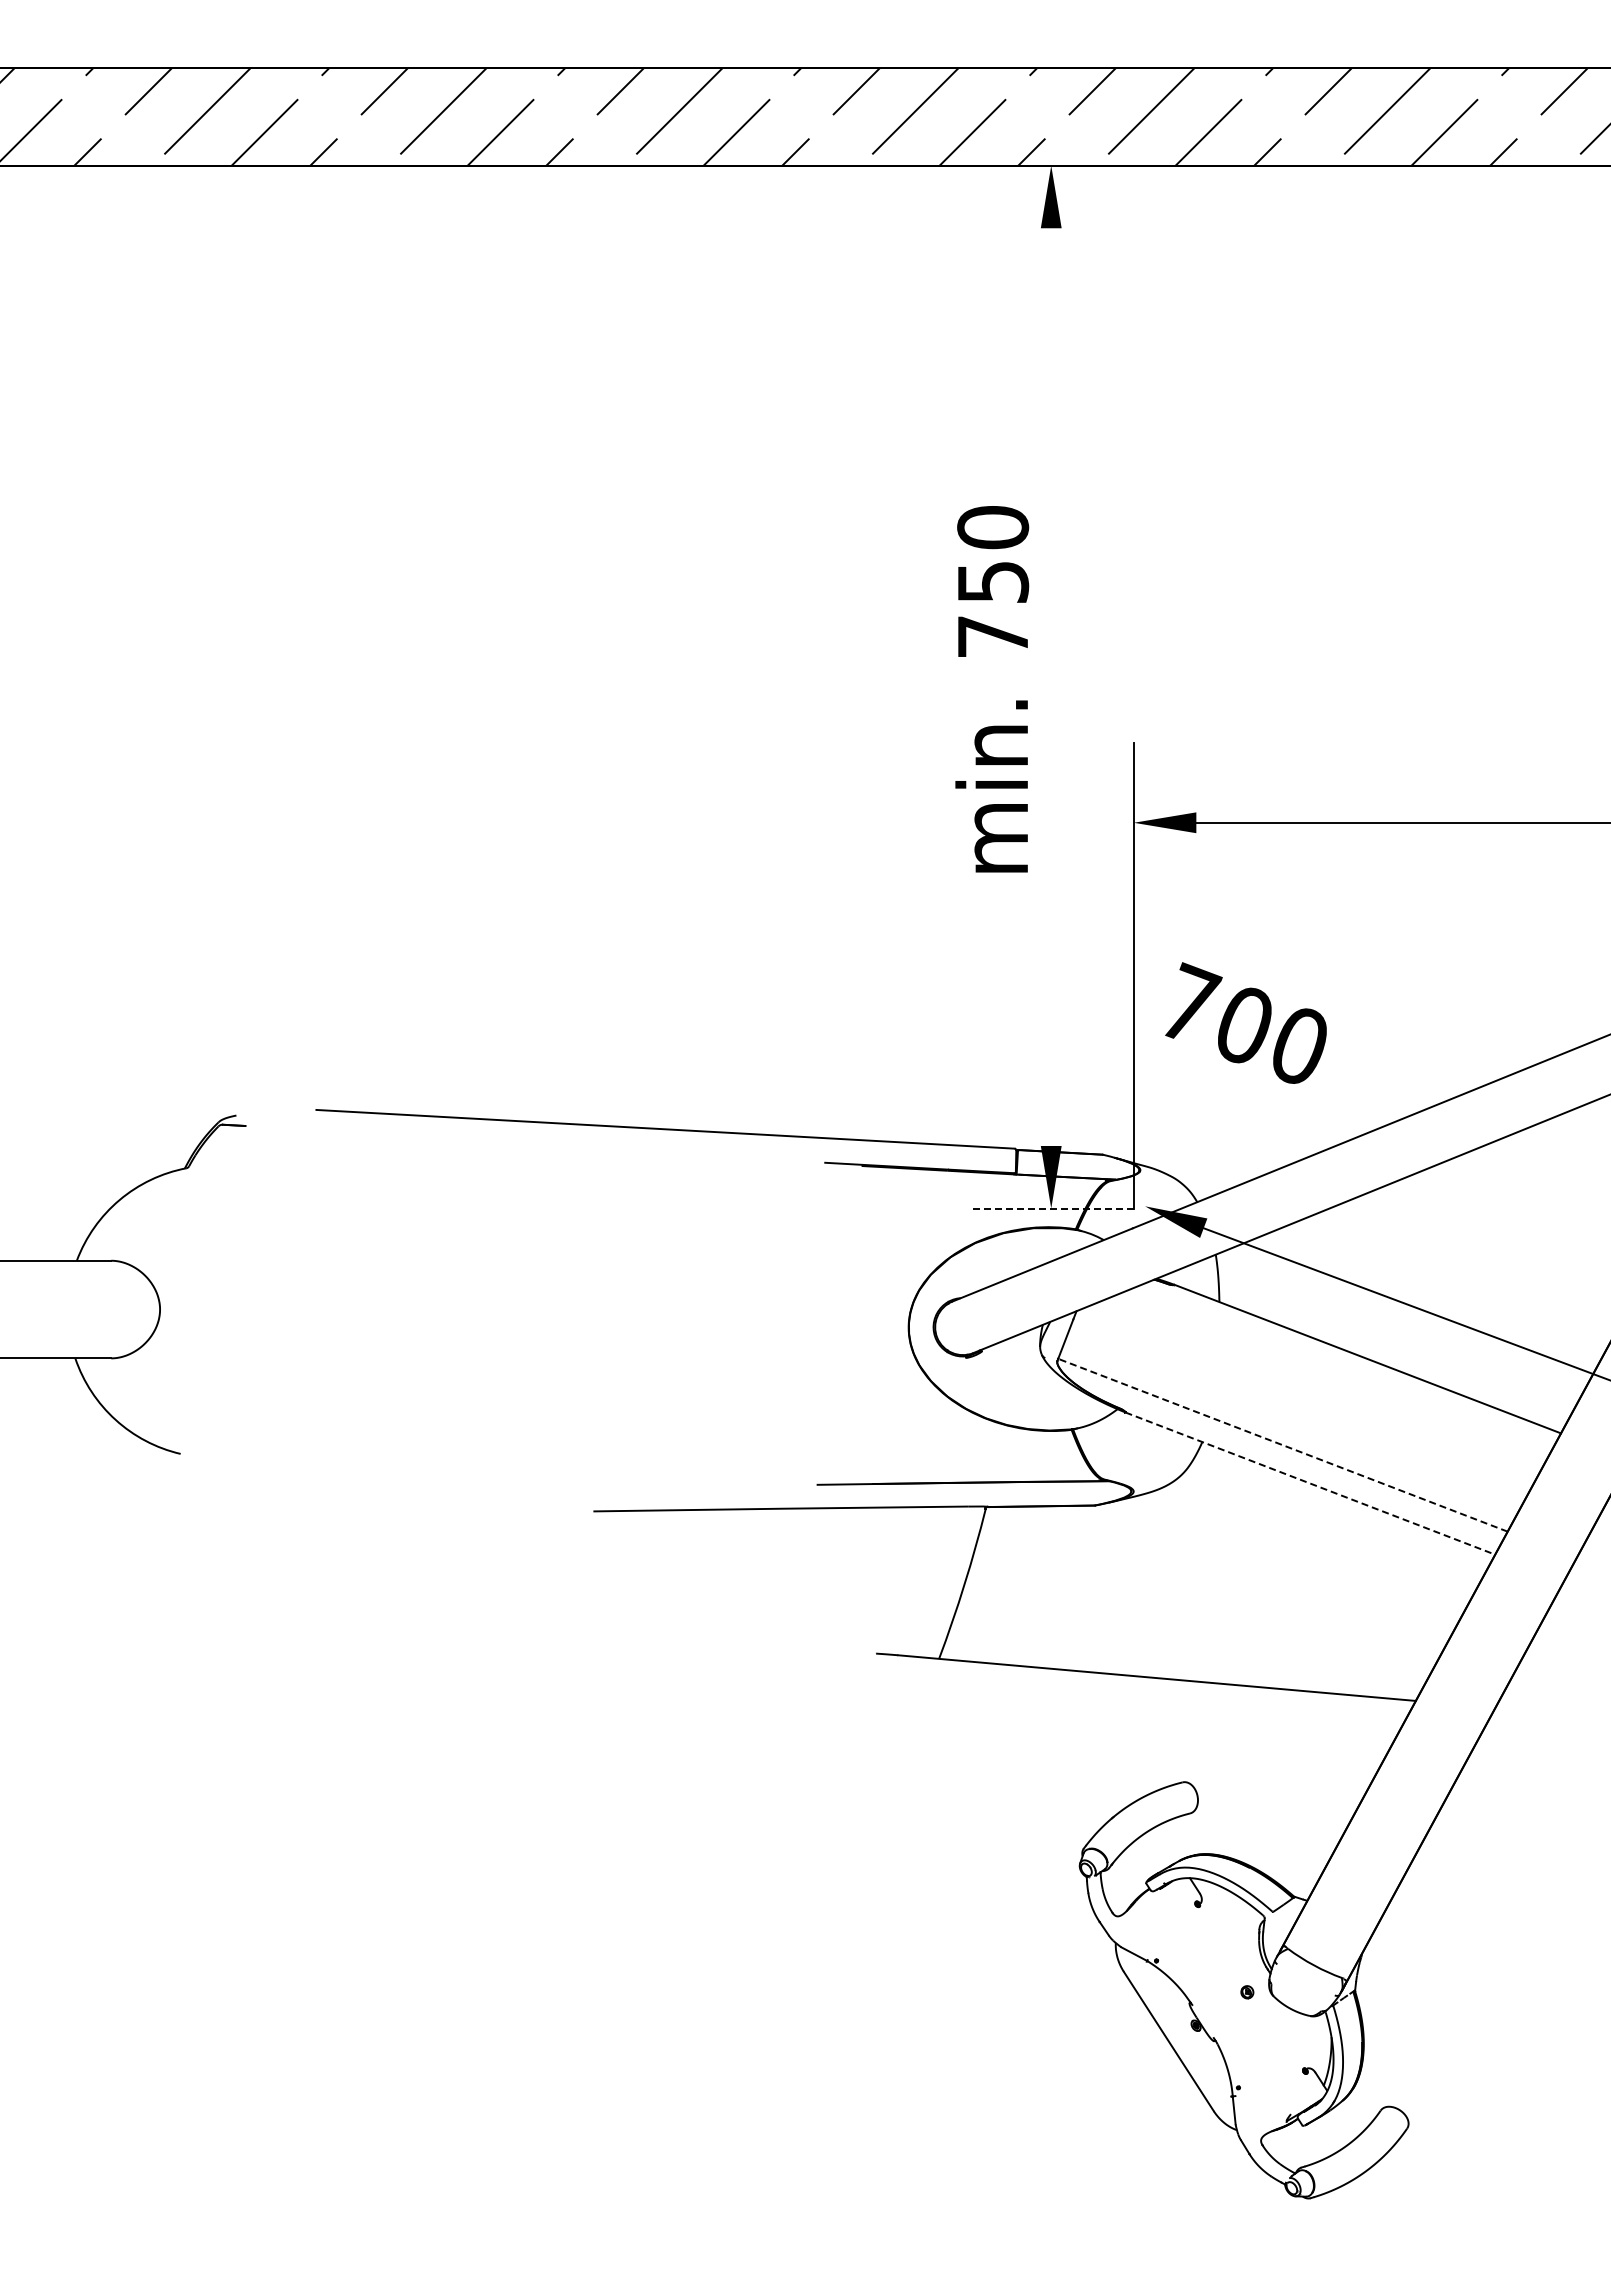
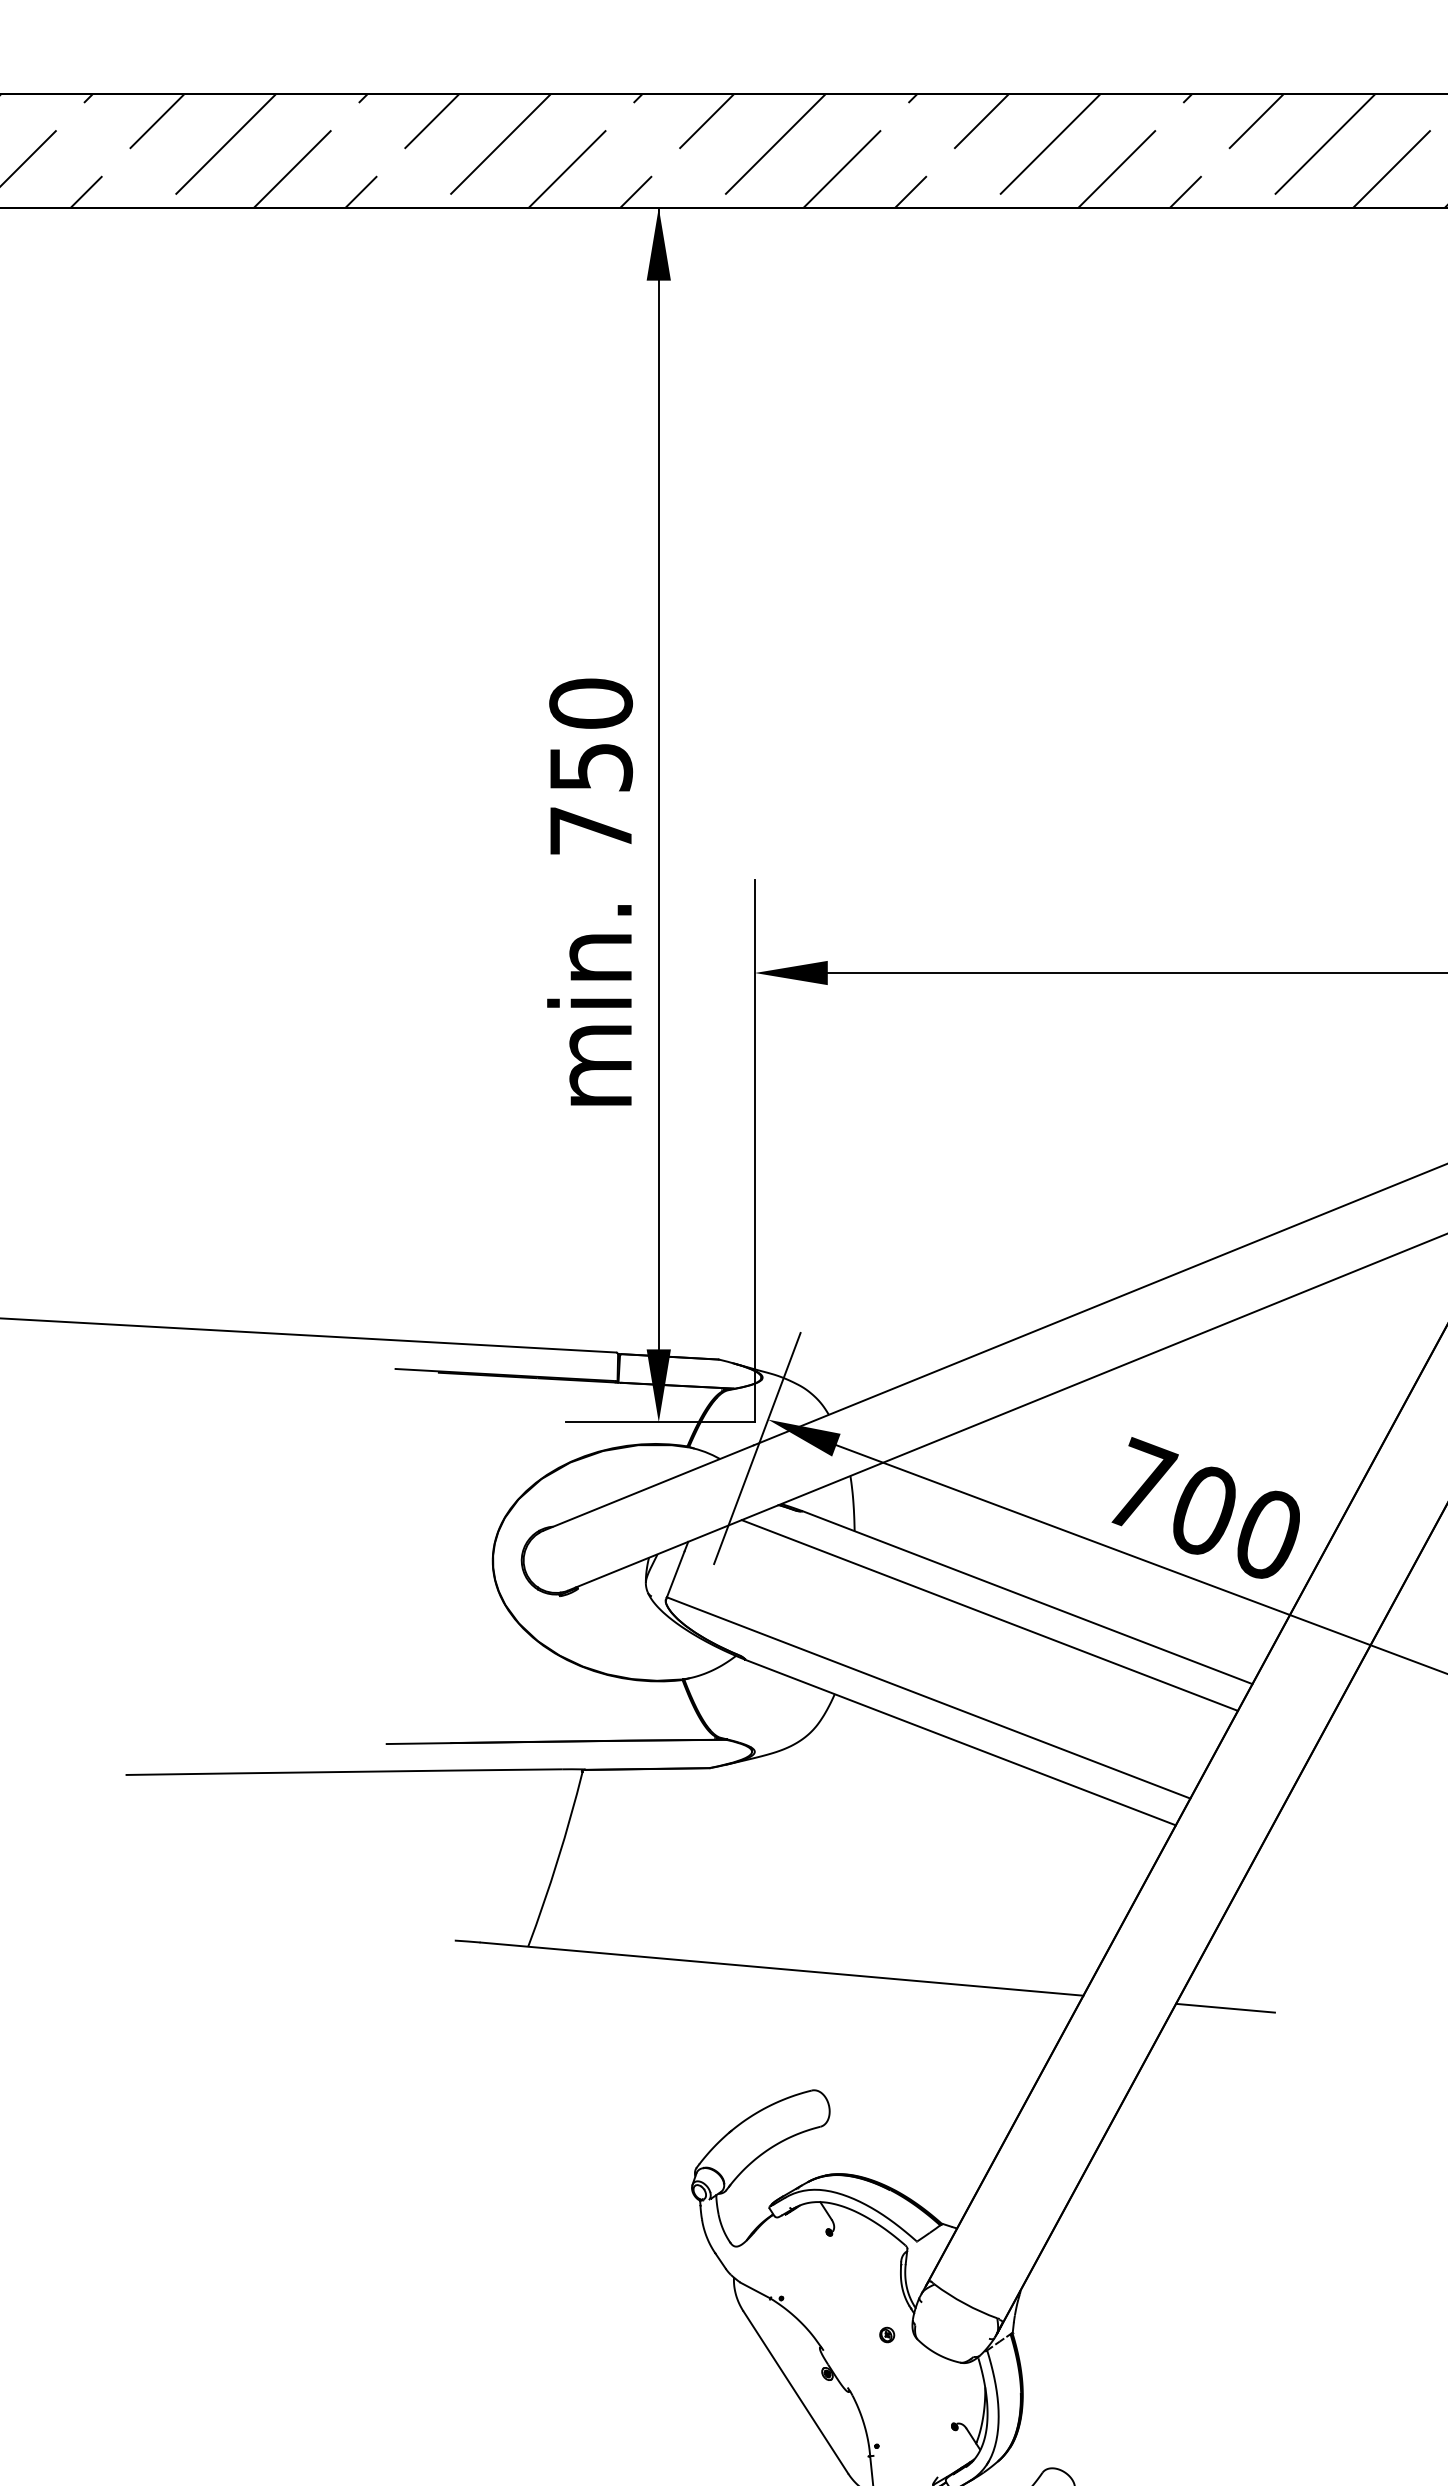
line: (1051, 655) -> (659, 778), added
text: (992, 689) -> (590, 892), moved
text: (1245, 1022) -> (1205, 1507), moved
line: (1052, 1208) -> (660, 1422), dashed -> solid
line: (1135, 1230) -> (756, 1447), added
line: (1335, 1374) -> (989, 1615), added
line: (1282, 1445) -> (928, 1698), dashed -> solid
line: (1310, 1483) -> (960, 1742), dashed -> solid
line: (1537, 1711) -> (1225, 2008), added

